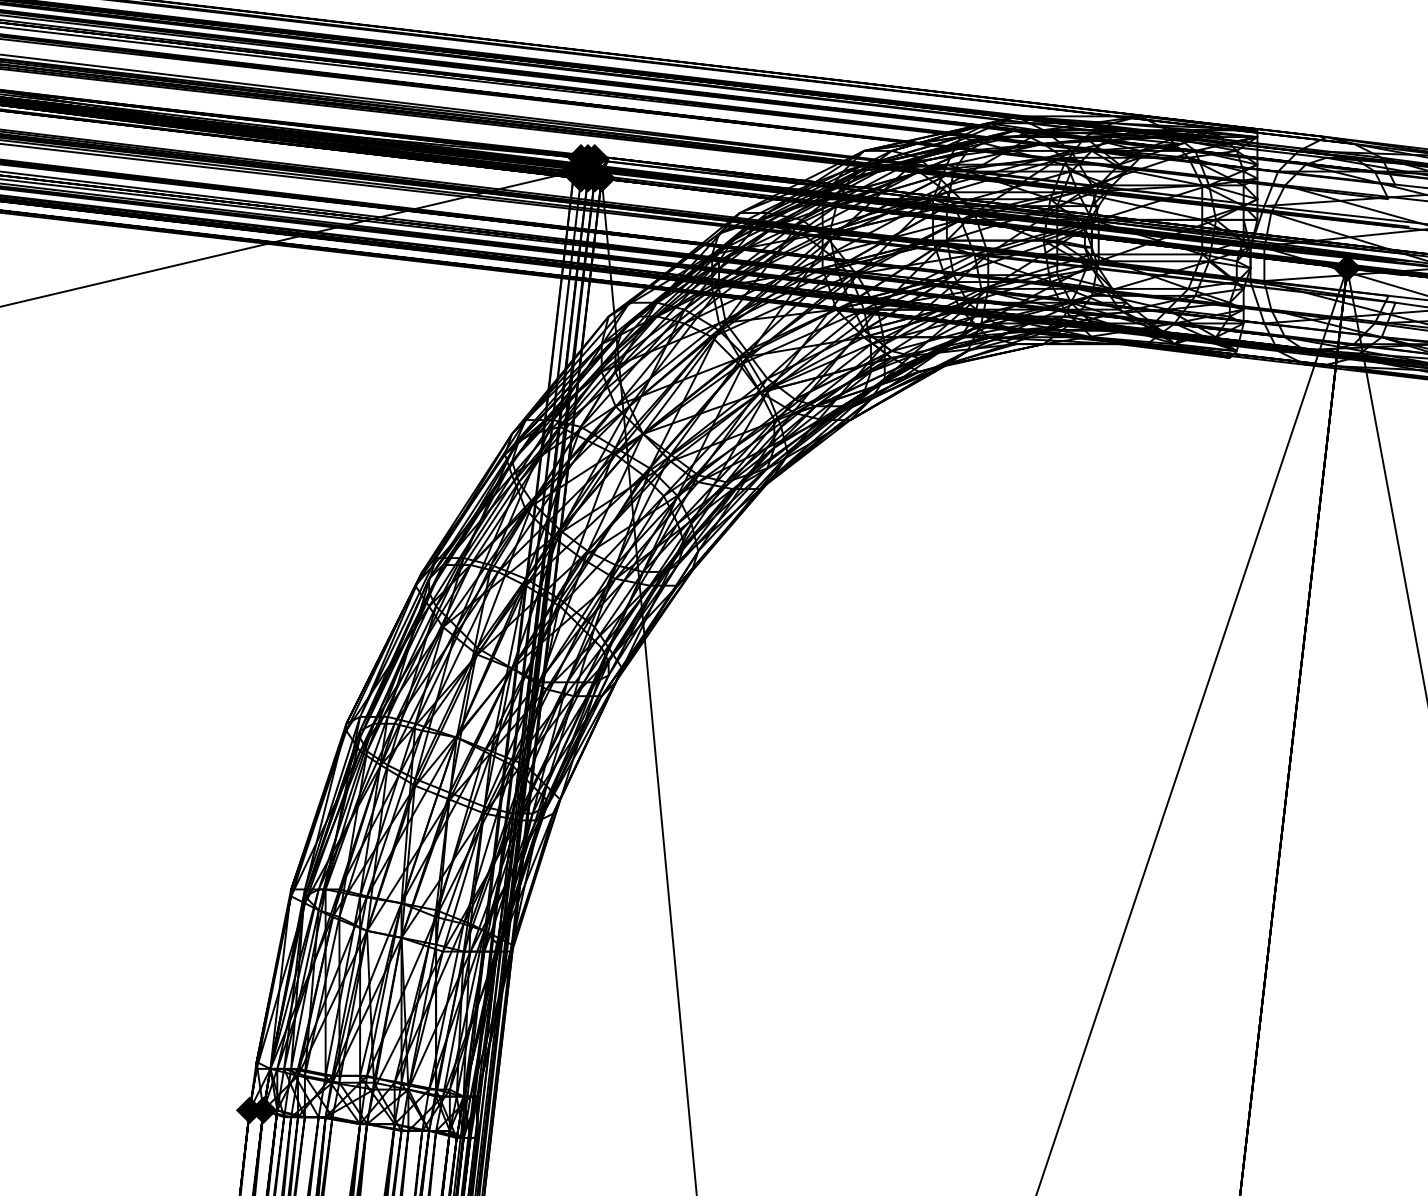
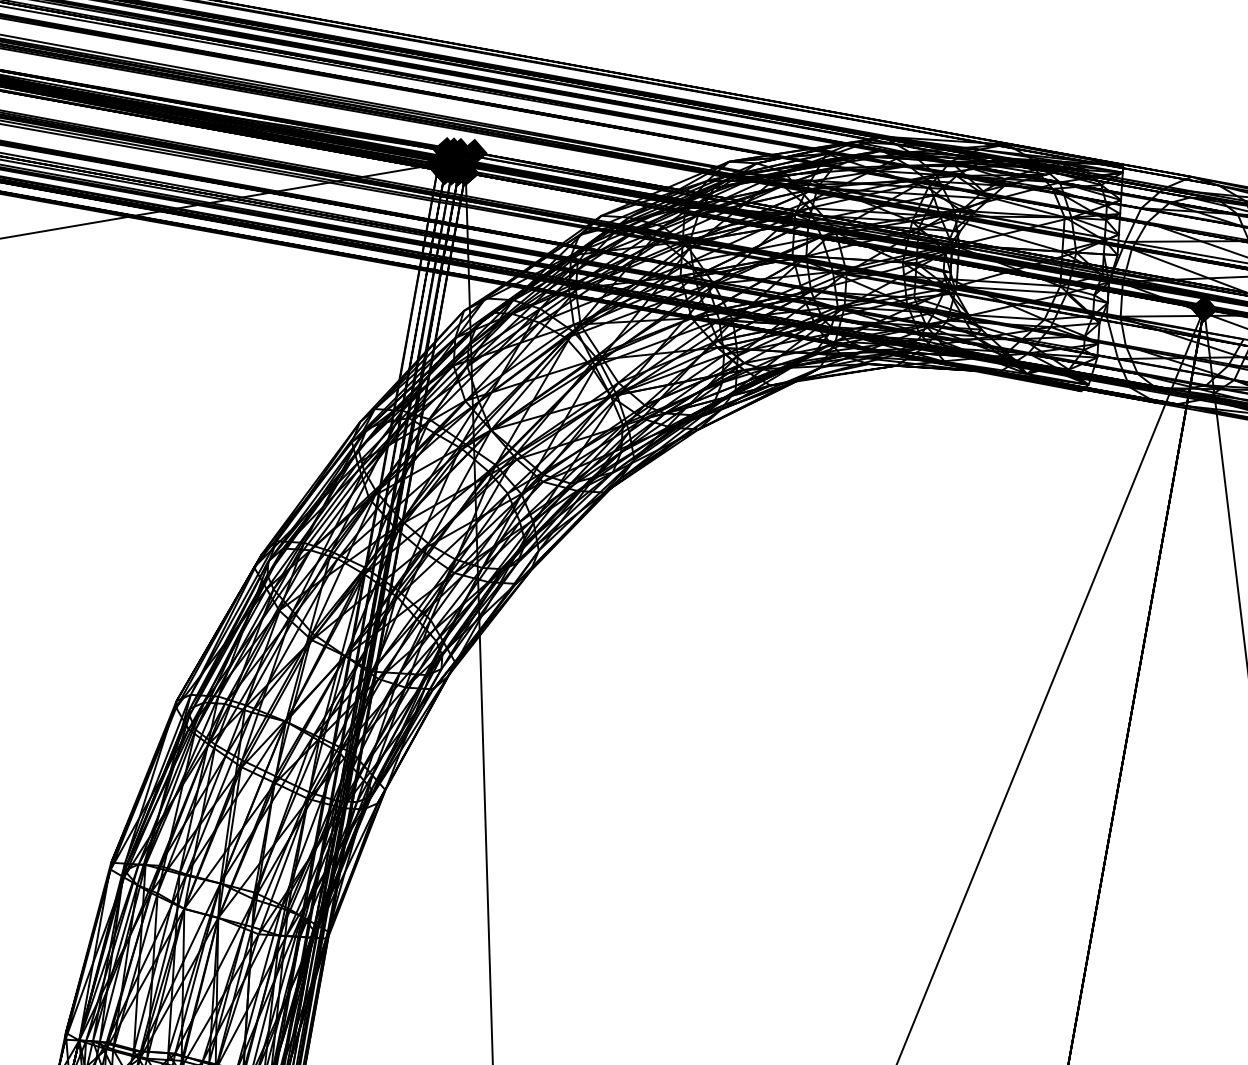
fill: (608, 157) -> (473, 152), added

